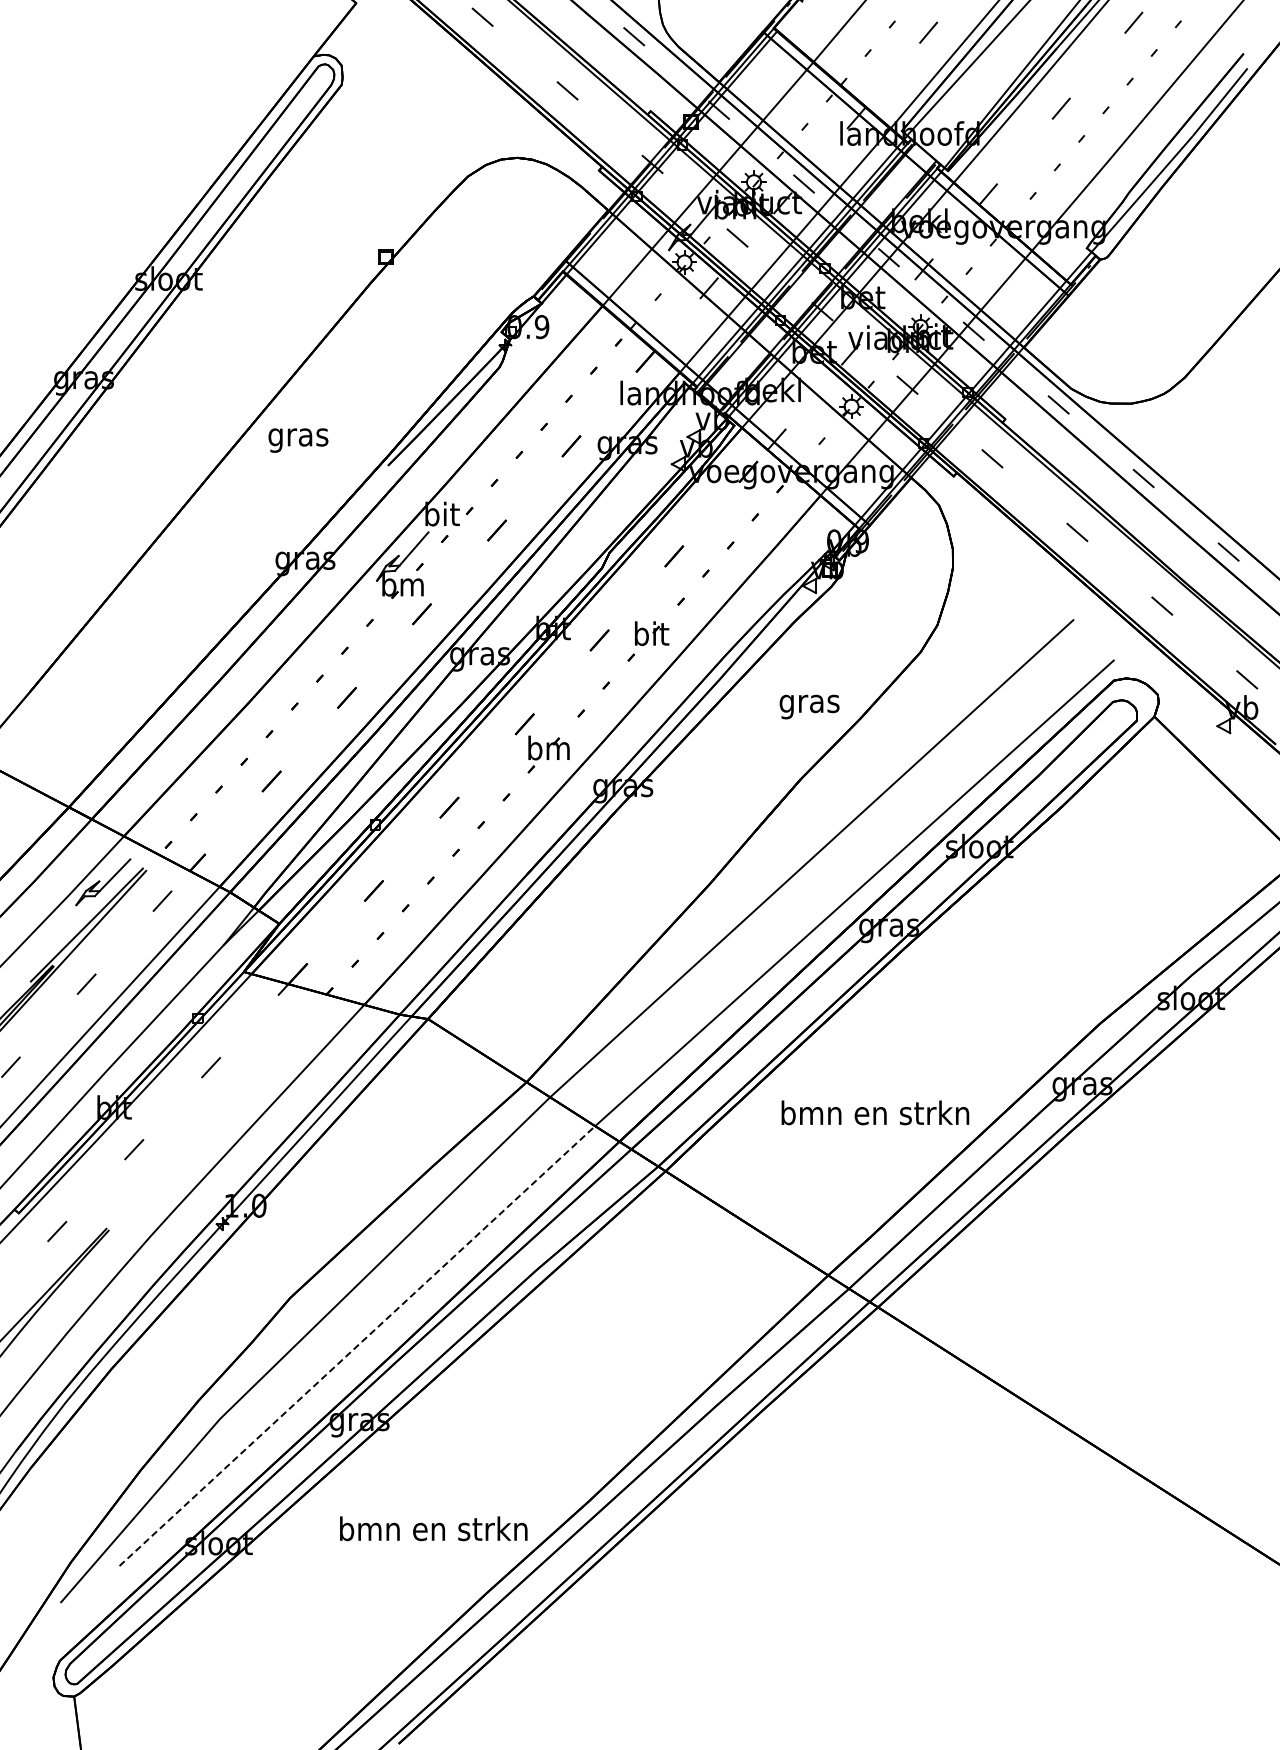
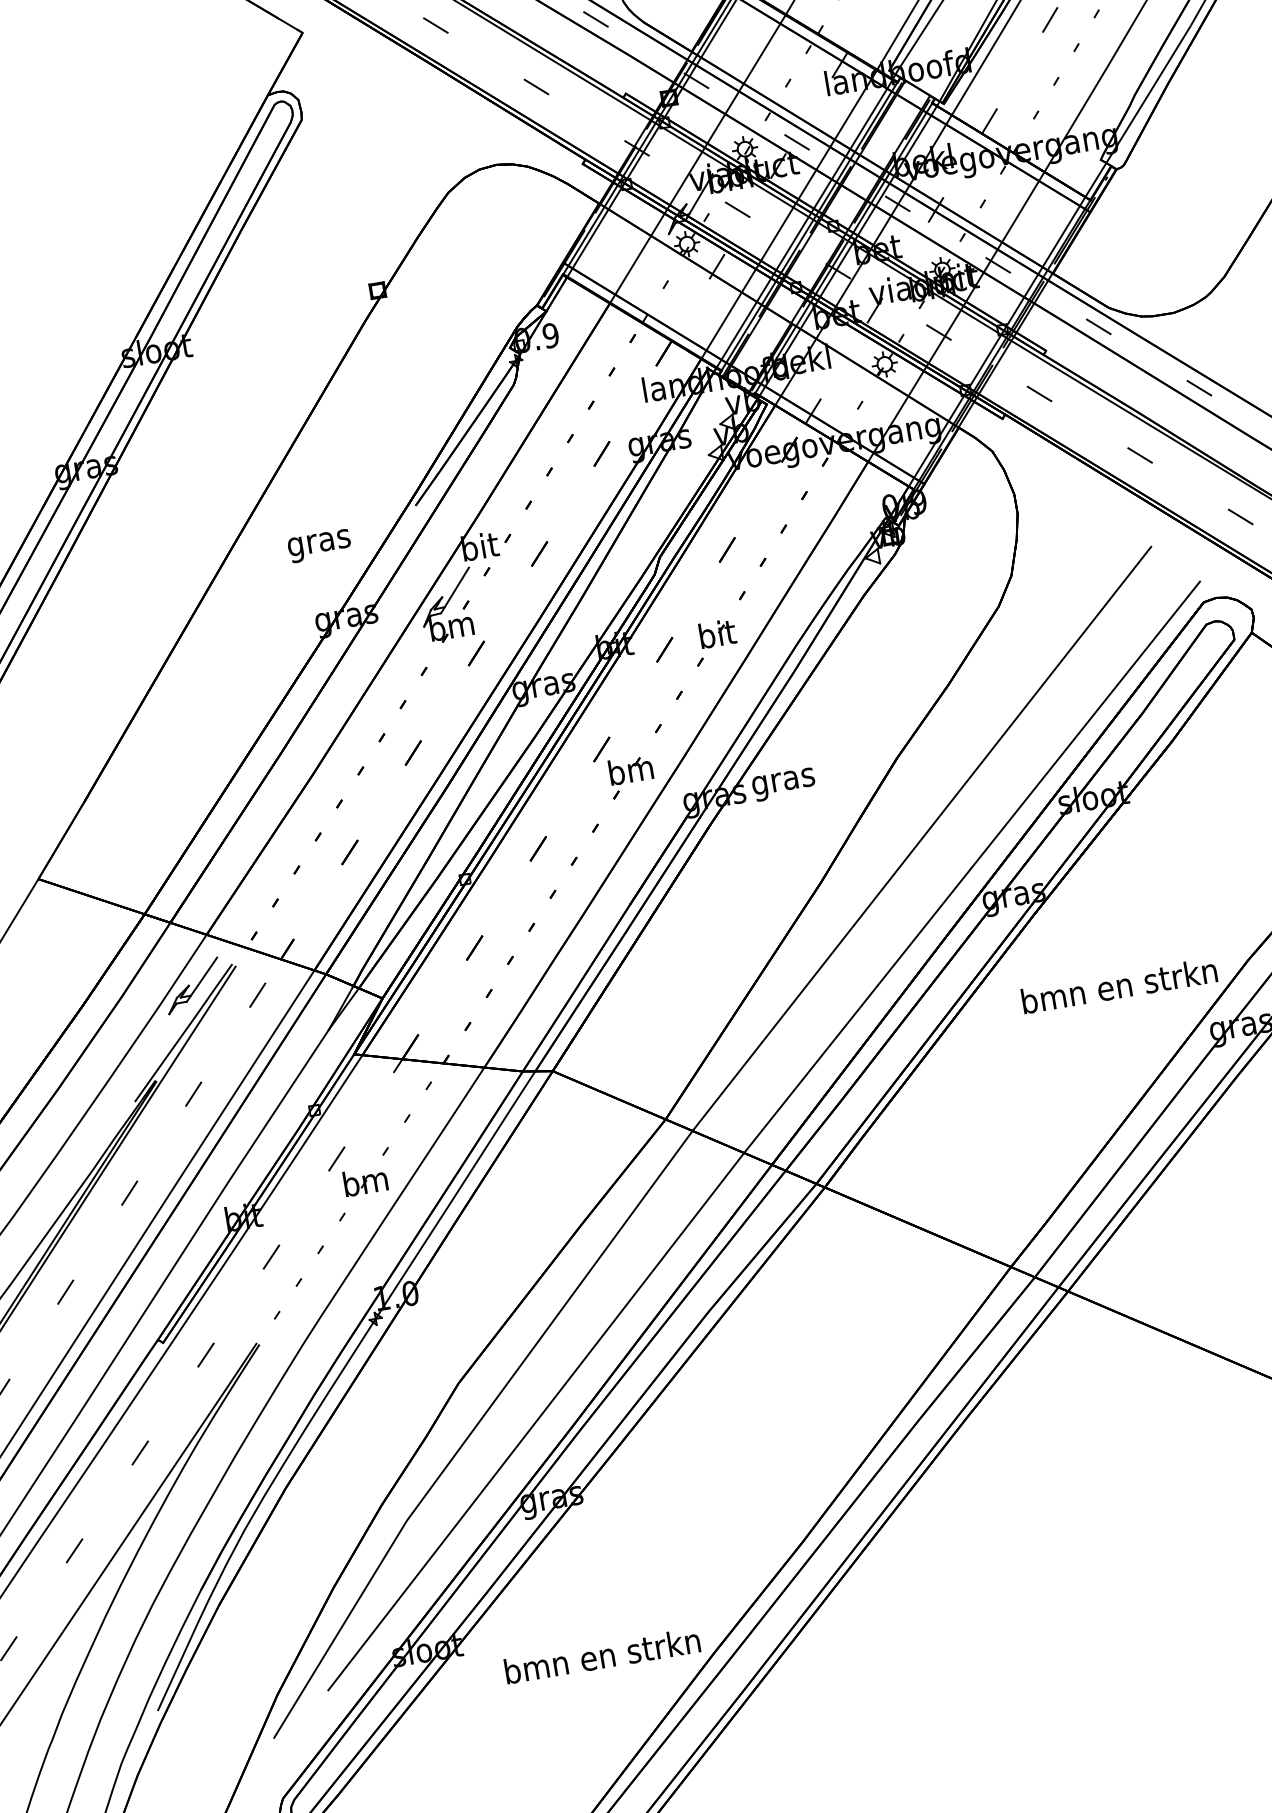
text: (298, 440) -> (319, 546), moved
text: (809, 706) -> (783, 784), moved
part: (219, 1108) -> (352, 1199), added
text: (875, 1112) -> (1119, 985), moved
line: (357, 1346) -> (536, 1422), dashed -> solid
text: (433, 1528) -> (602, 1655), moved

